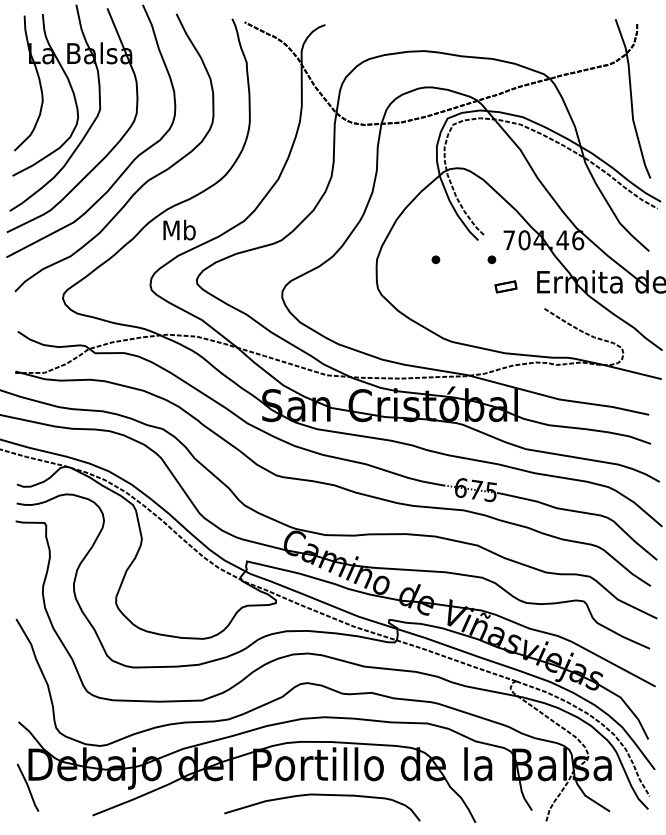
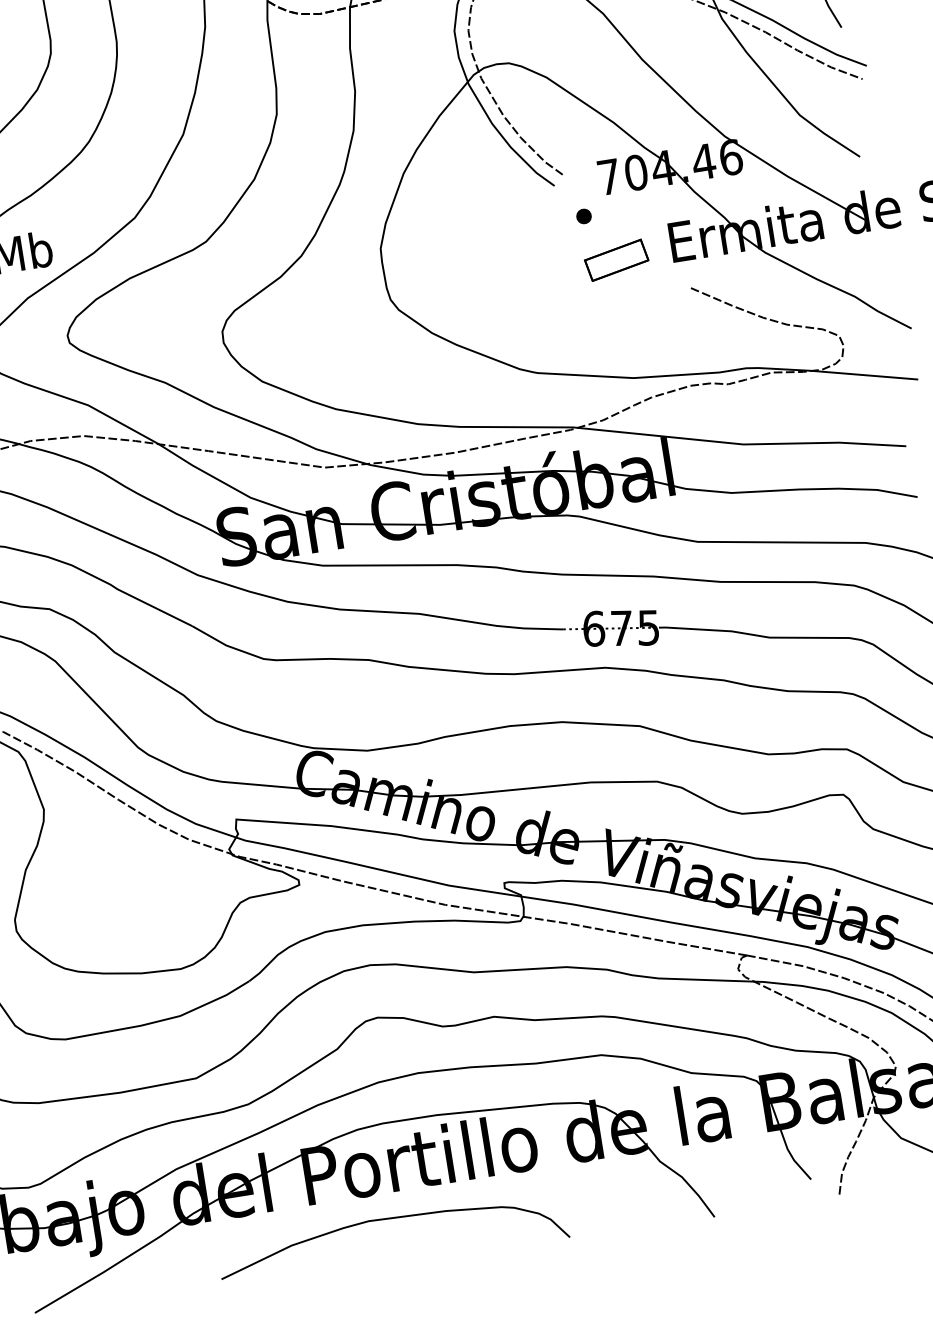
part: (435, 259) -> (484, 231), removed
part: (505, 286) -> (615, 259), size x1.67
curve: (322, 795) -> (390, 1219), moved

